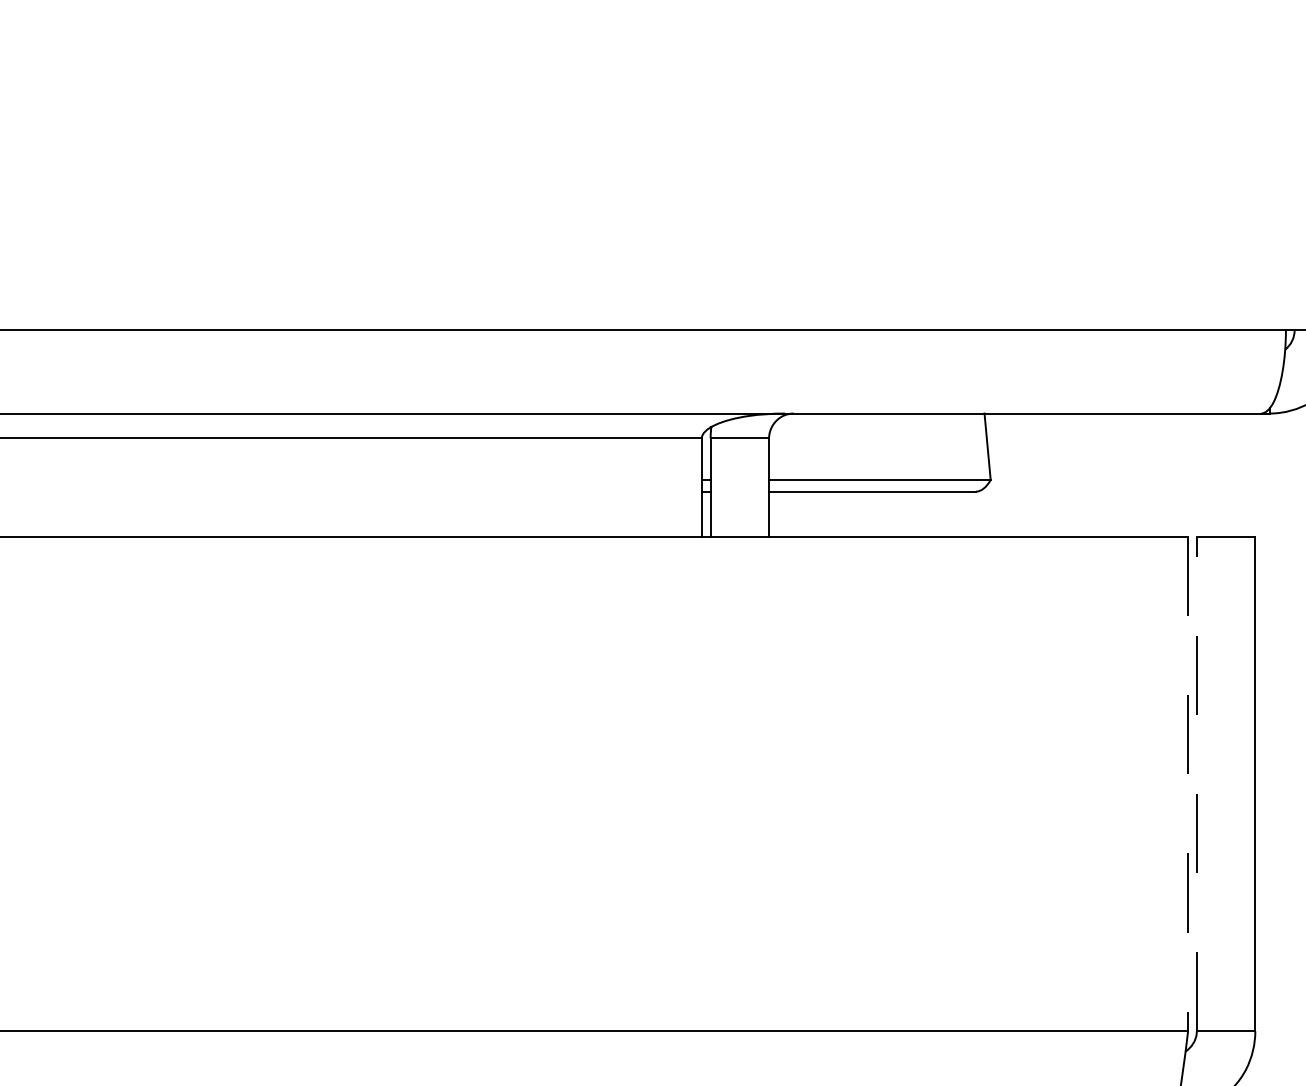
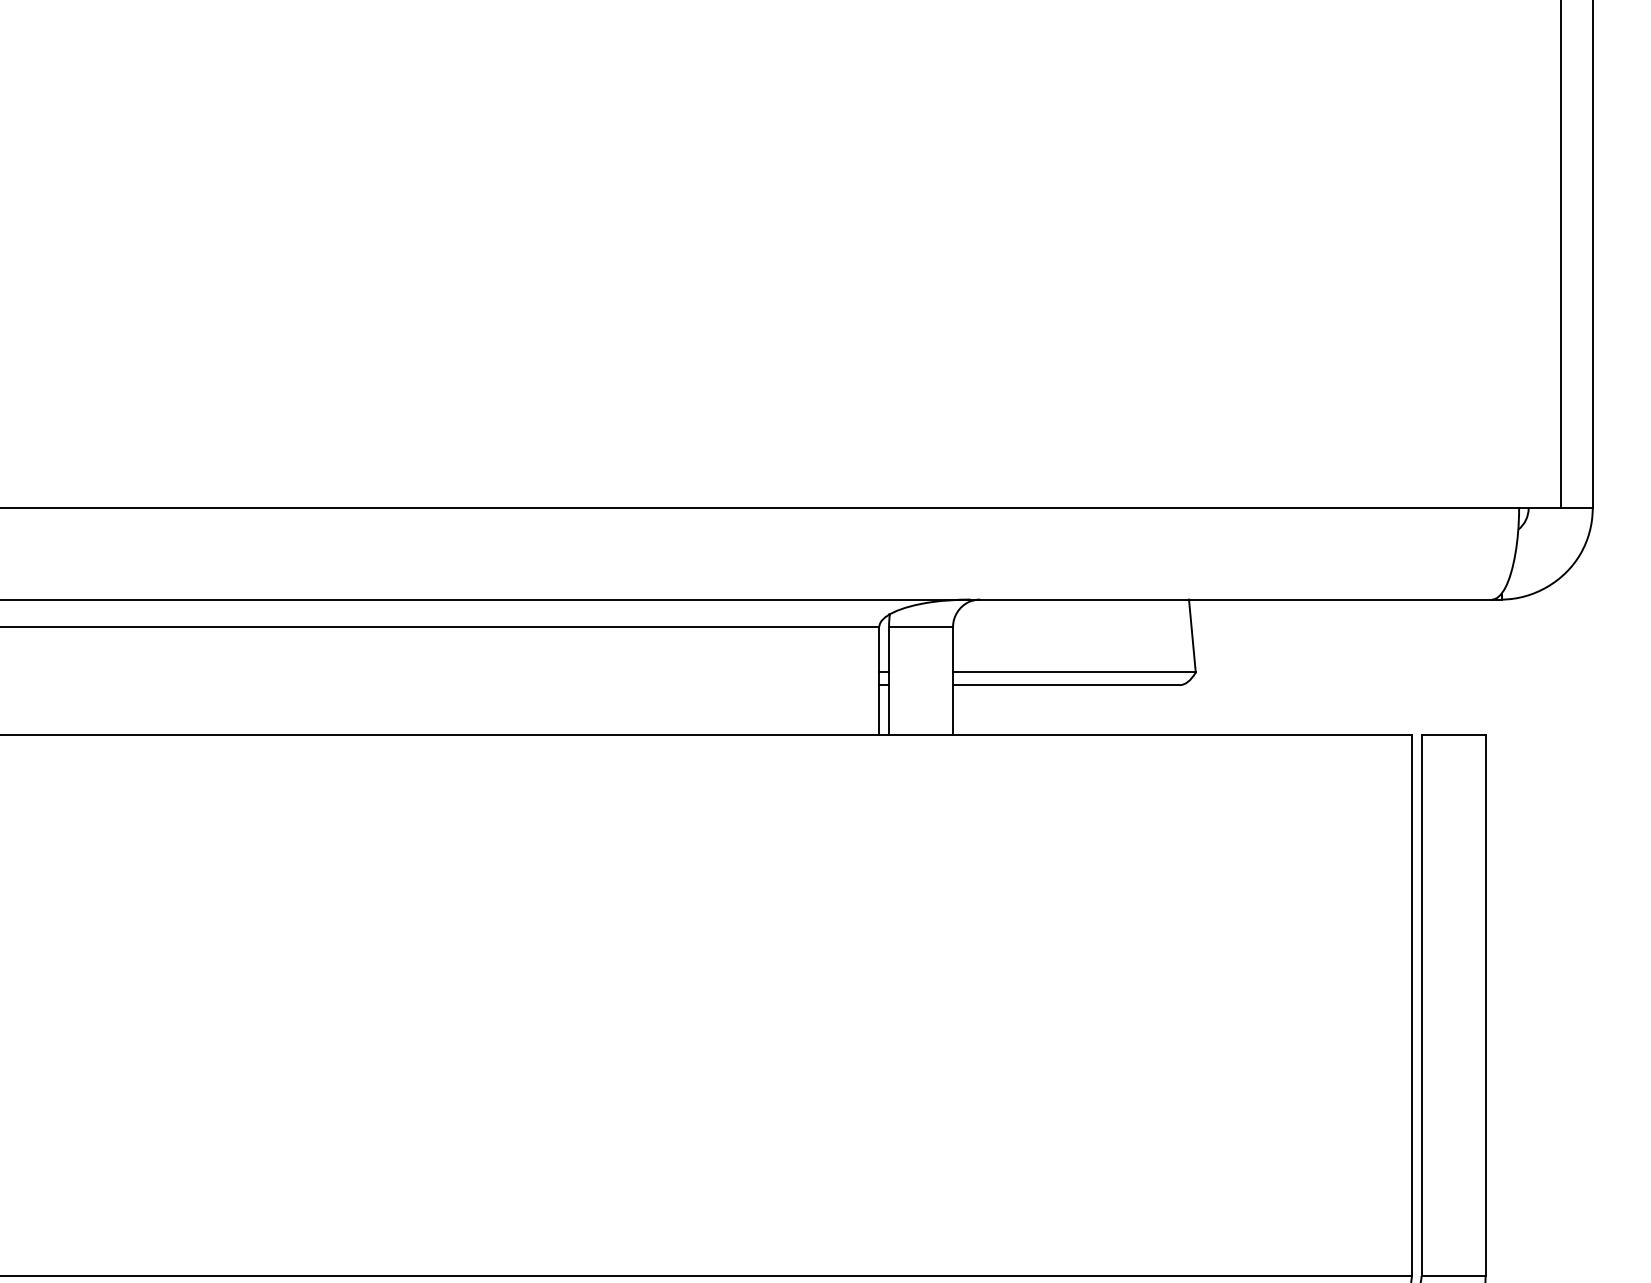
line: (1187, 784) -> (1411, 1005), dashed -> solid
line: (1196, 784) -> (1421, 1005), dashed -> solid

